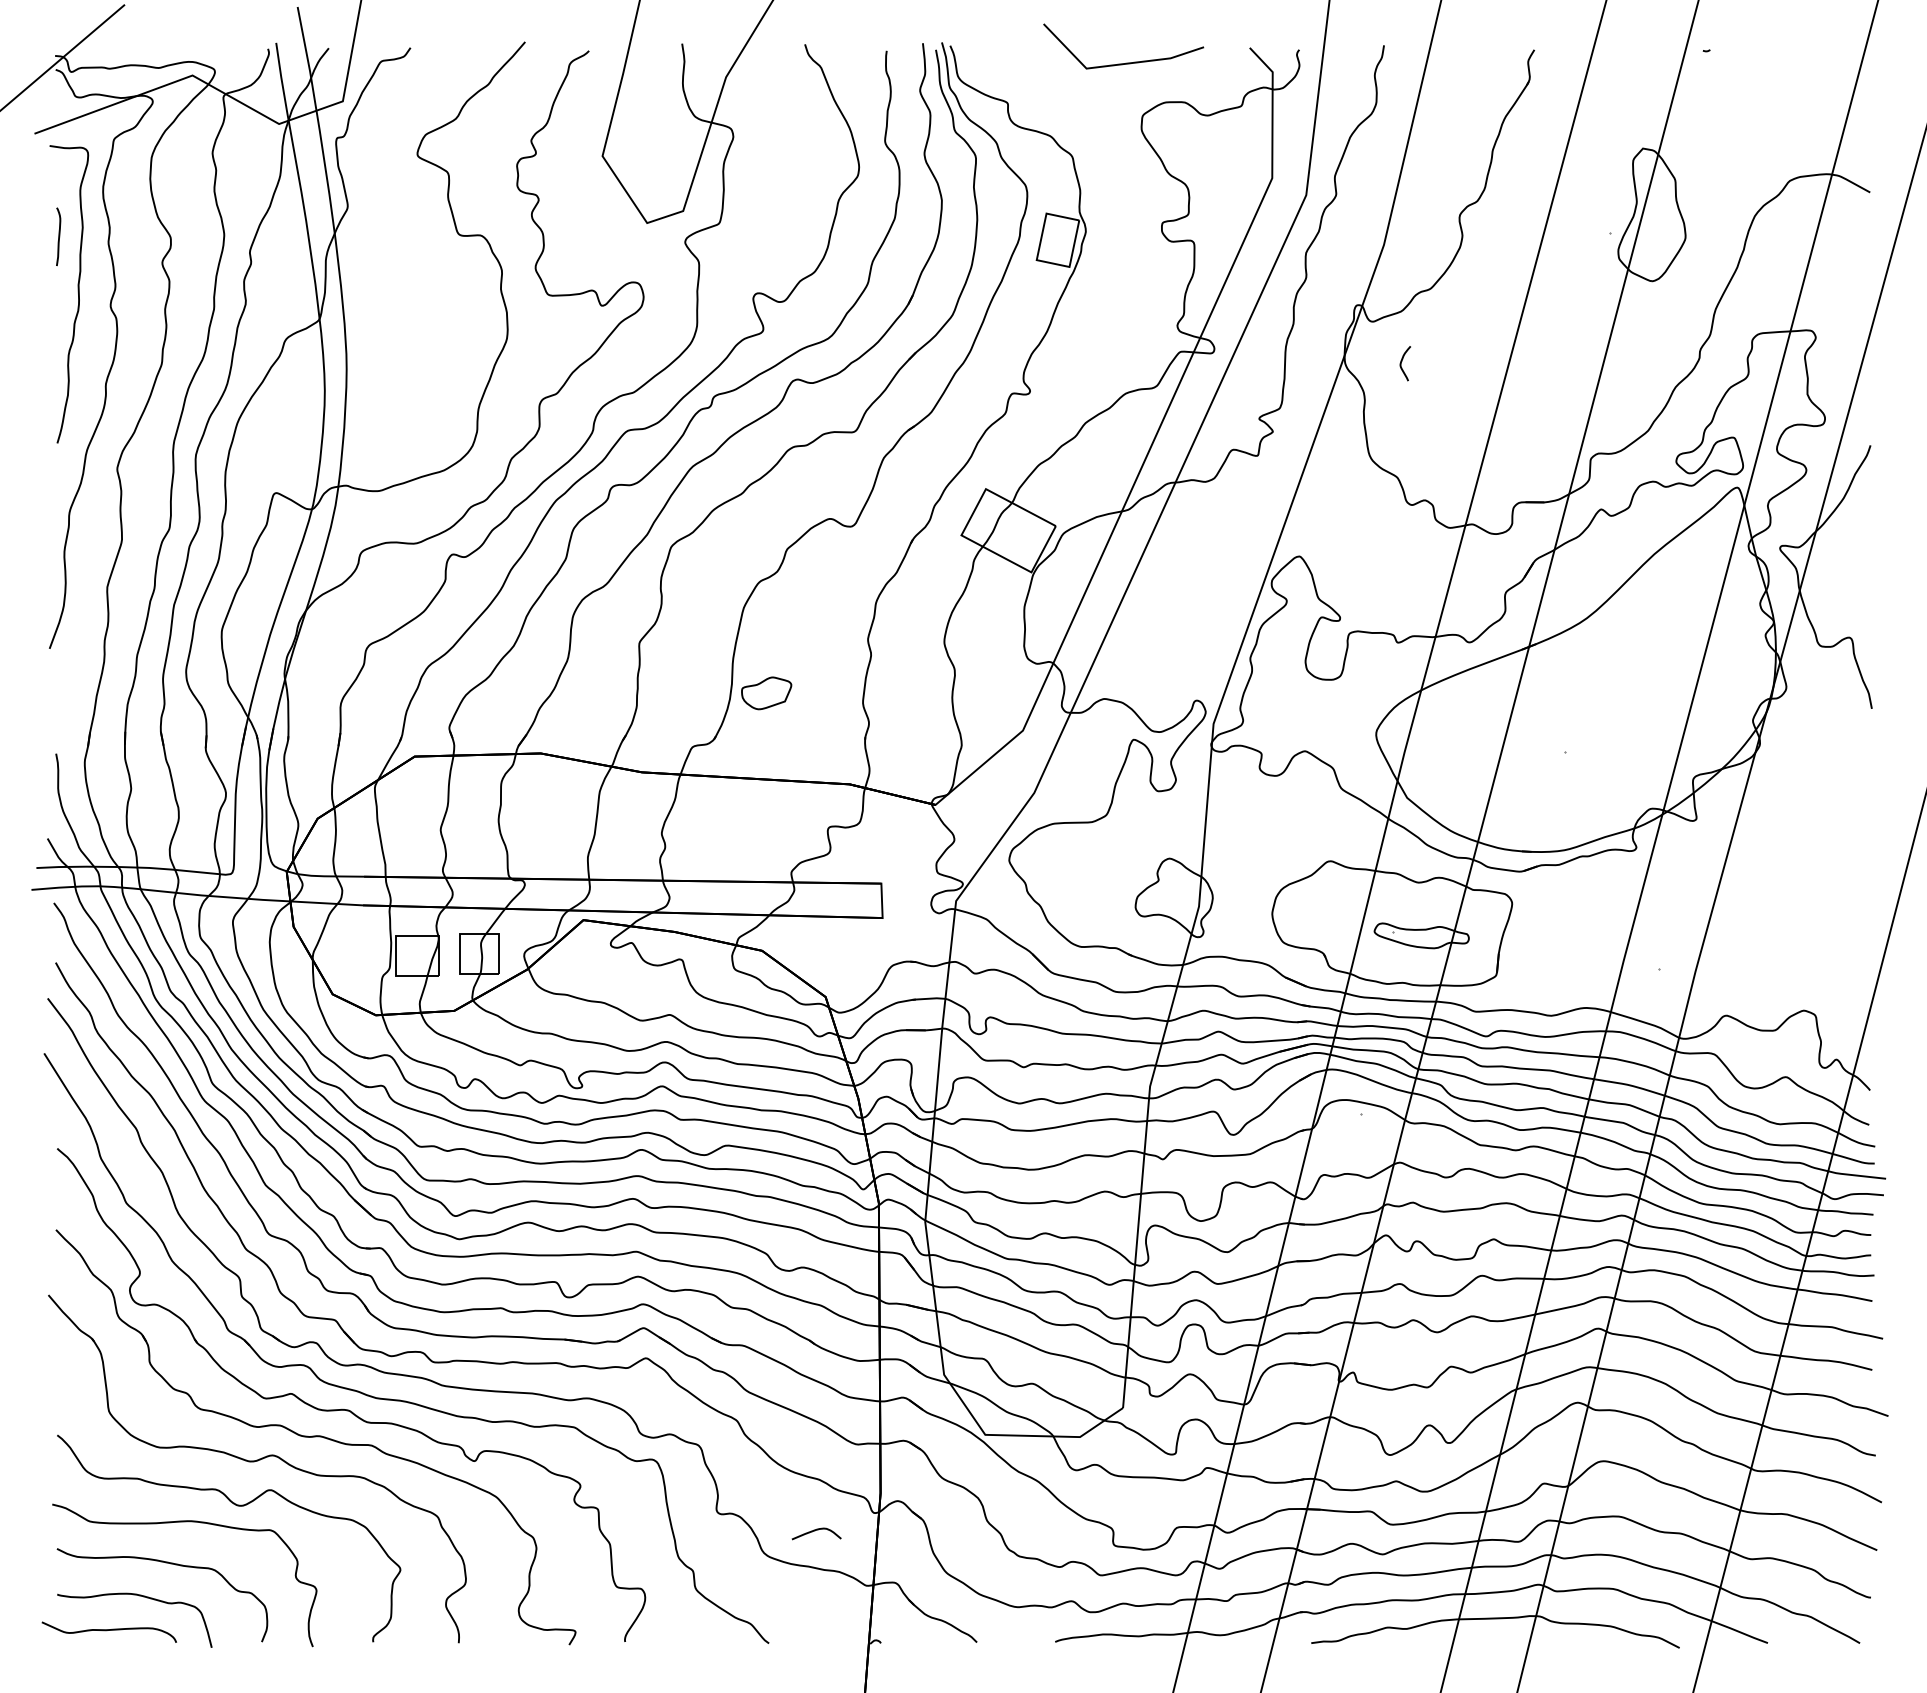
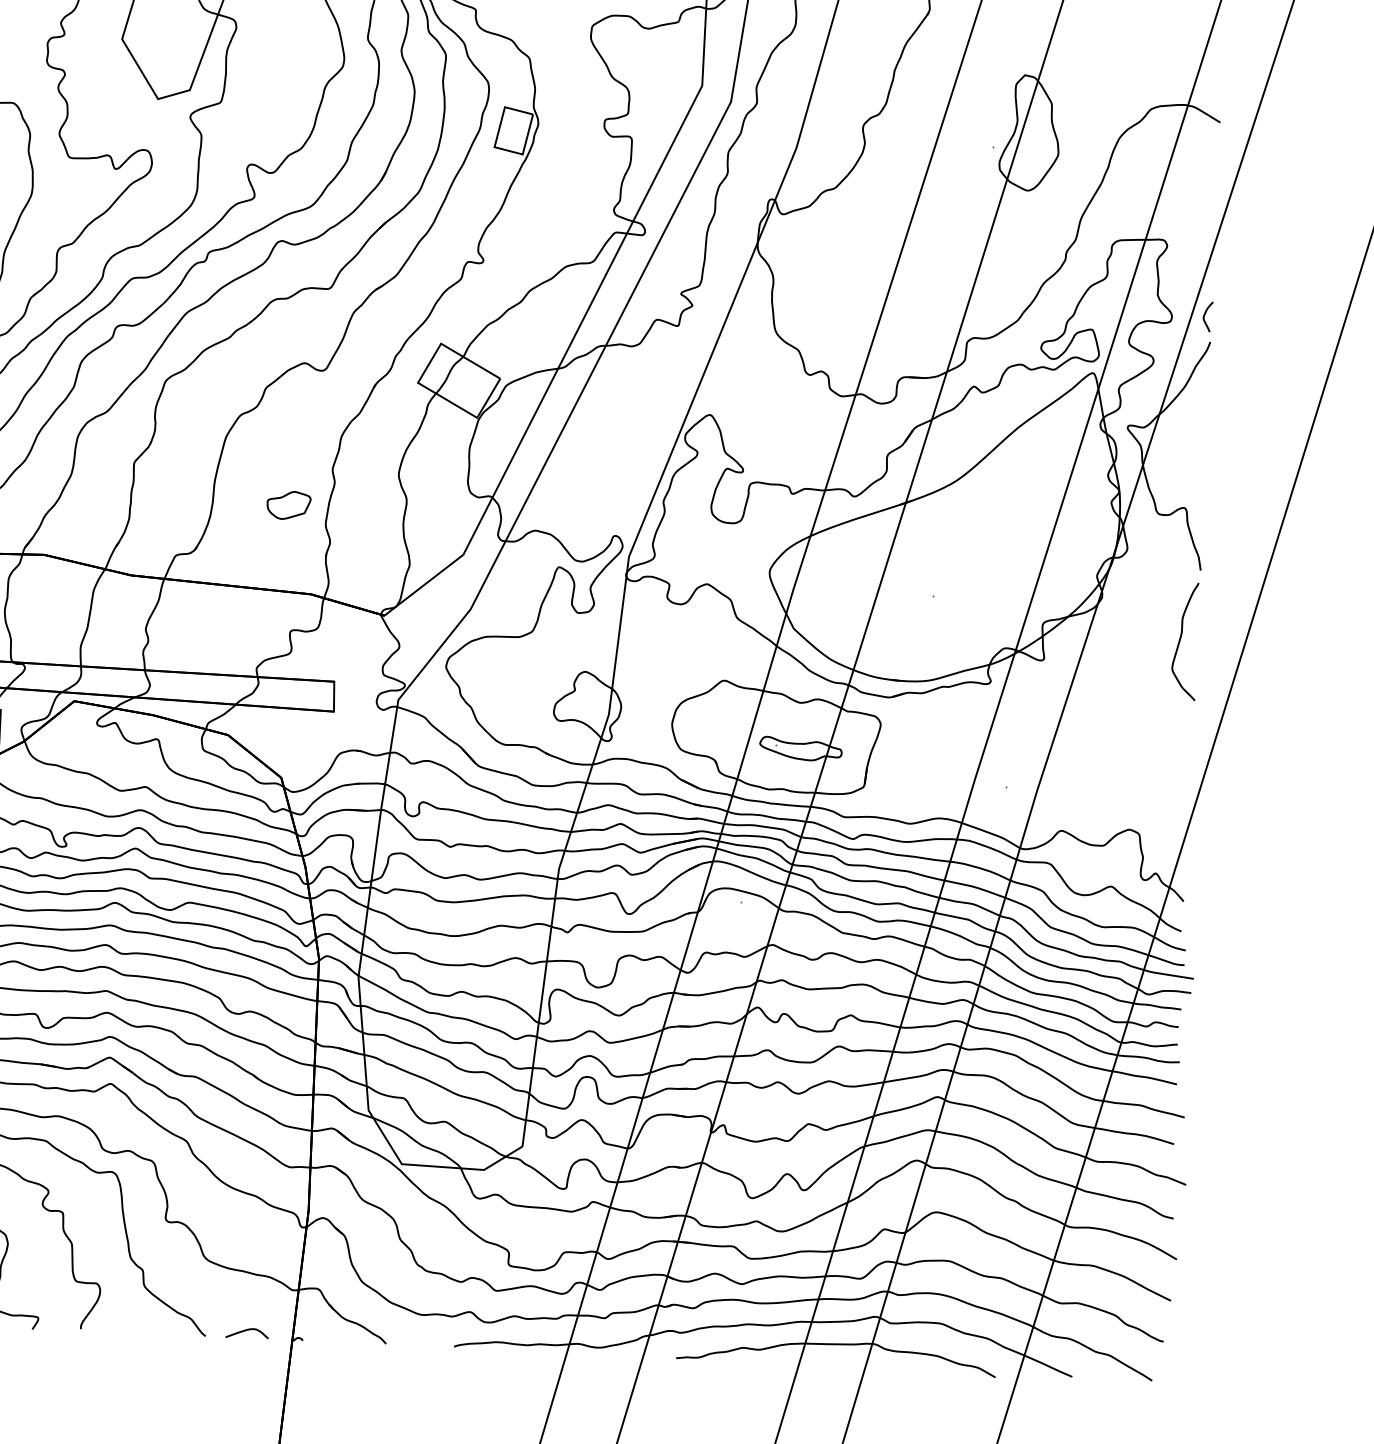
curve: (1402, 361) -> (1205, 314), moved
part: (766, 693) -> (288, 505), moved
curve: (1852, 791) -> (1180, 641), added
curve: (815, 1531) -> (246, 1331), moved

